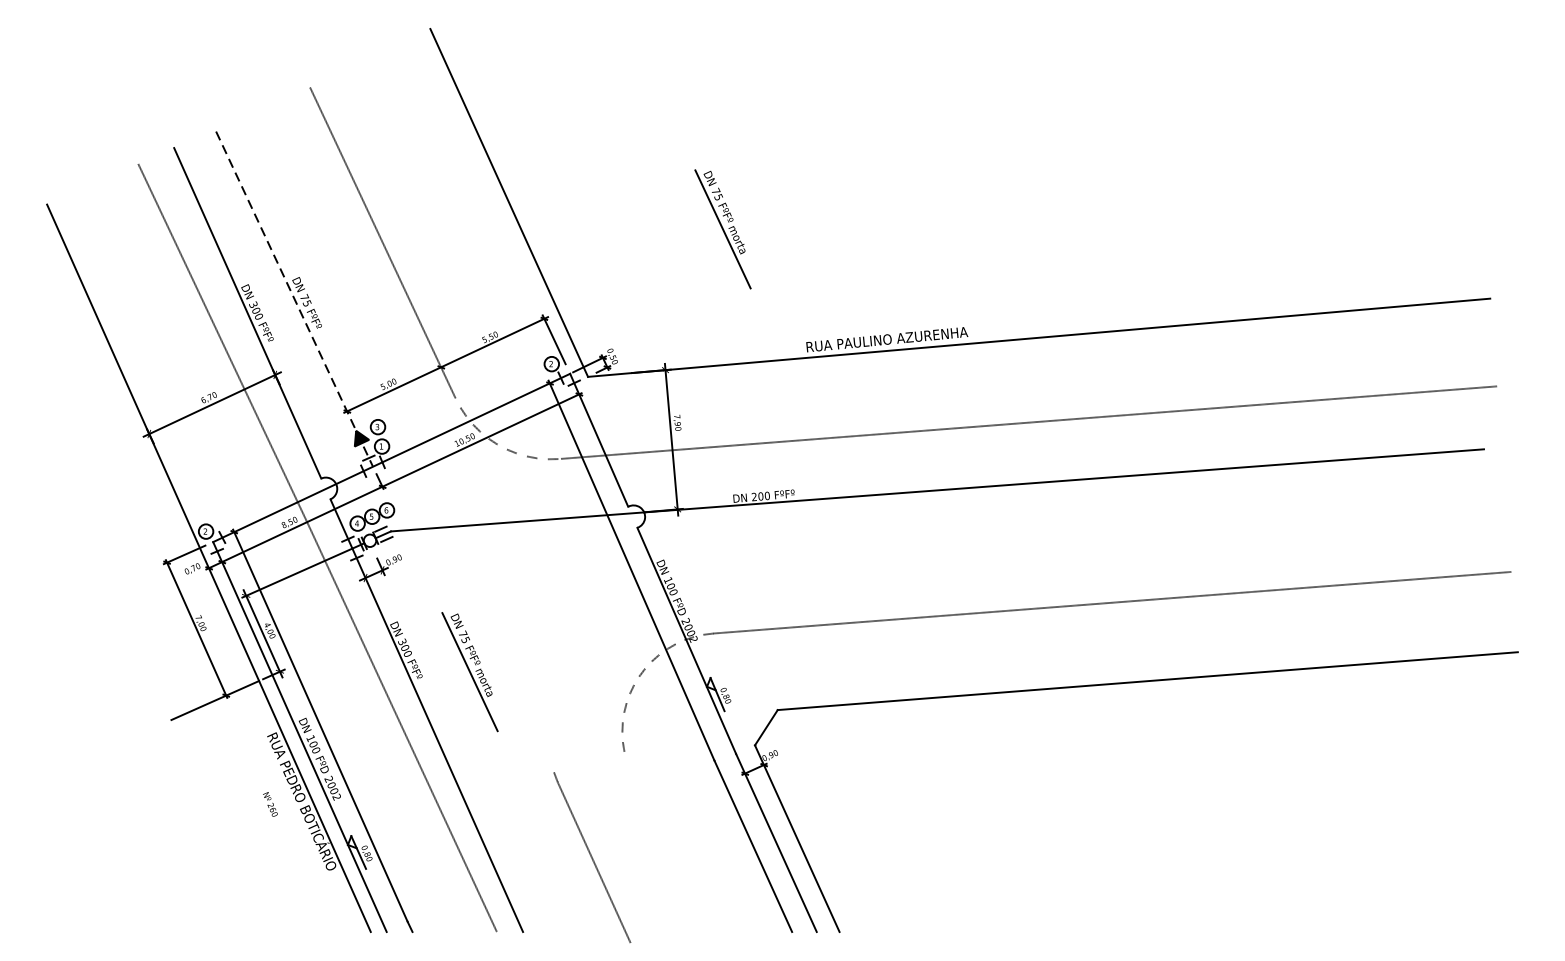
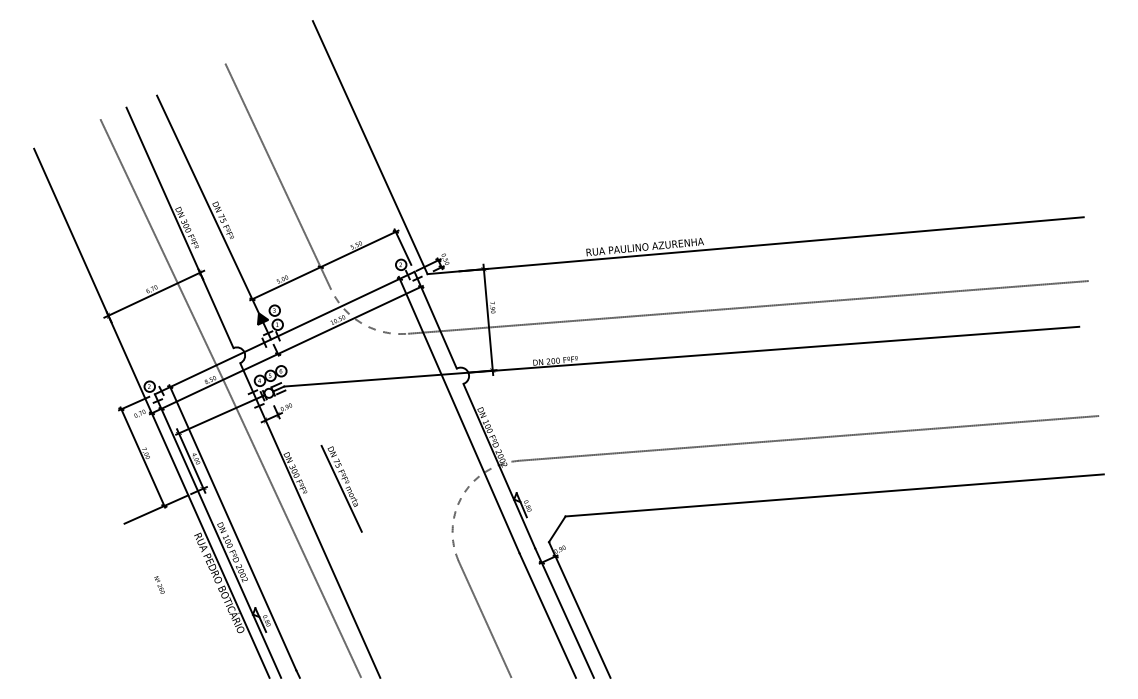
part: (722, 228) -> (525, 166), removed
line: (295, 299) -> (214, 217), dashed -> solid
text: (270, 803) -> (159, 584), moved
line: (592, 857) -> (483, 615), moved

